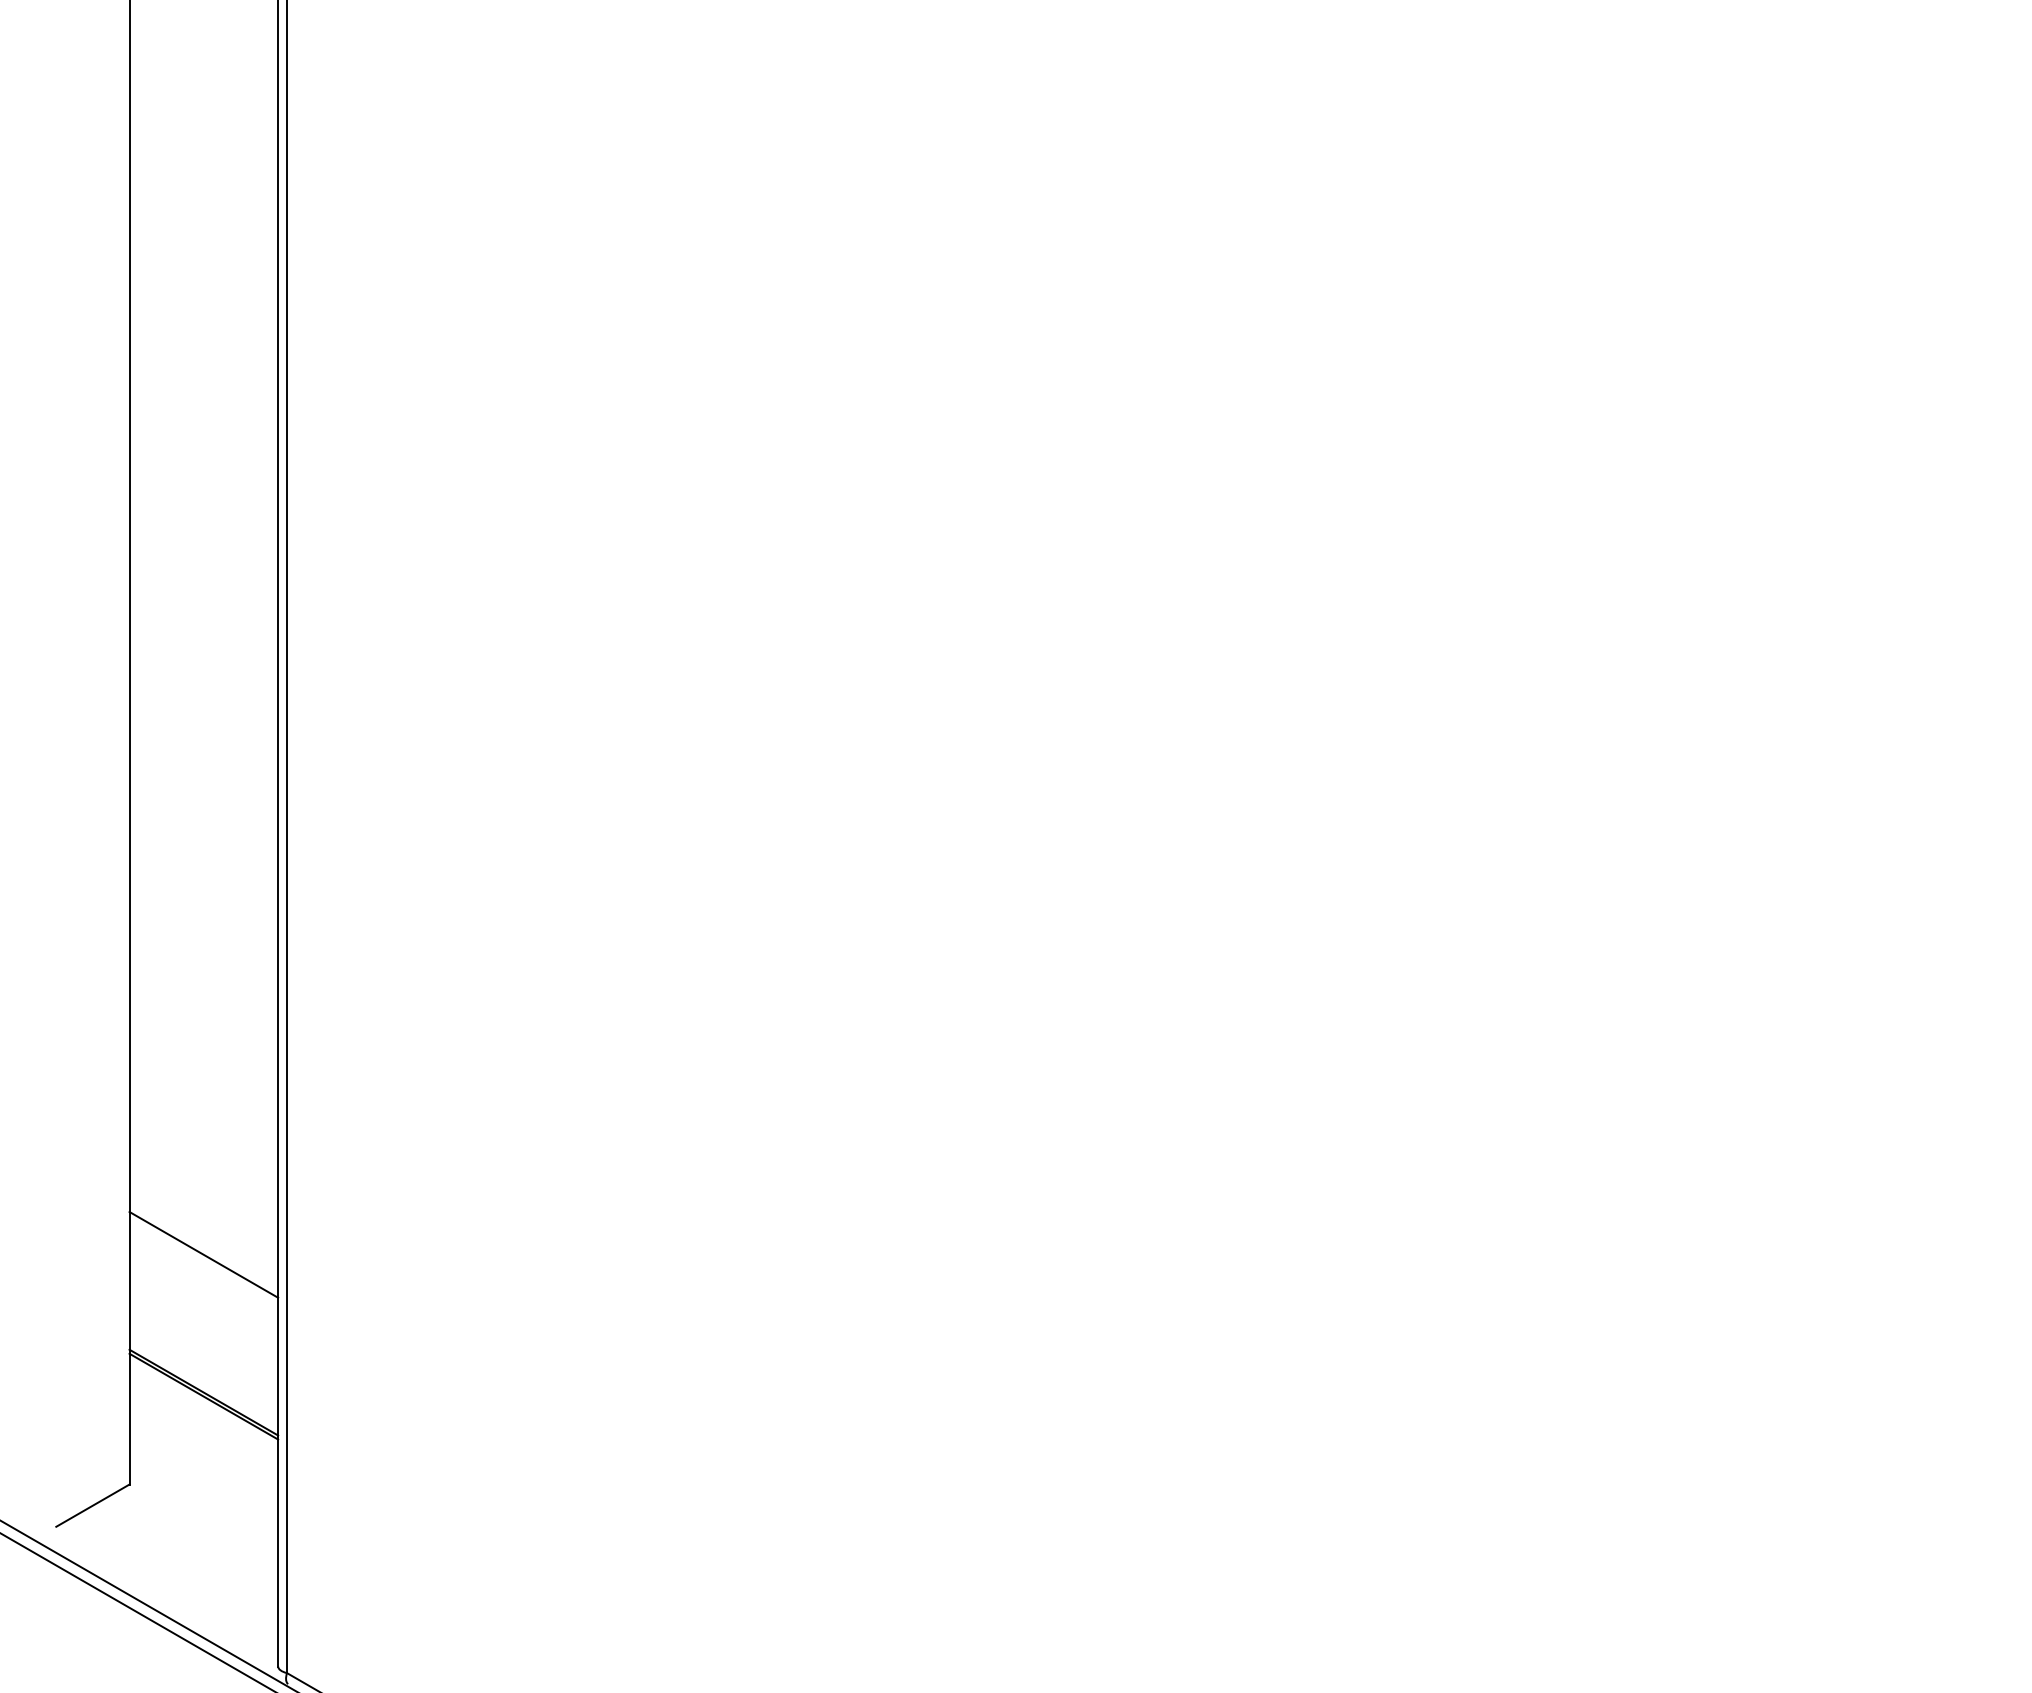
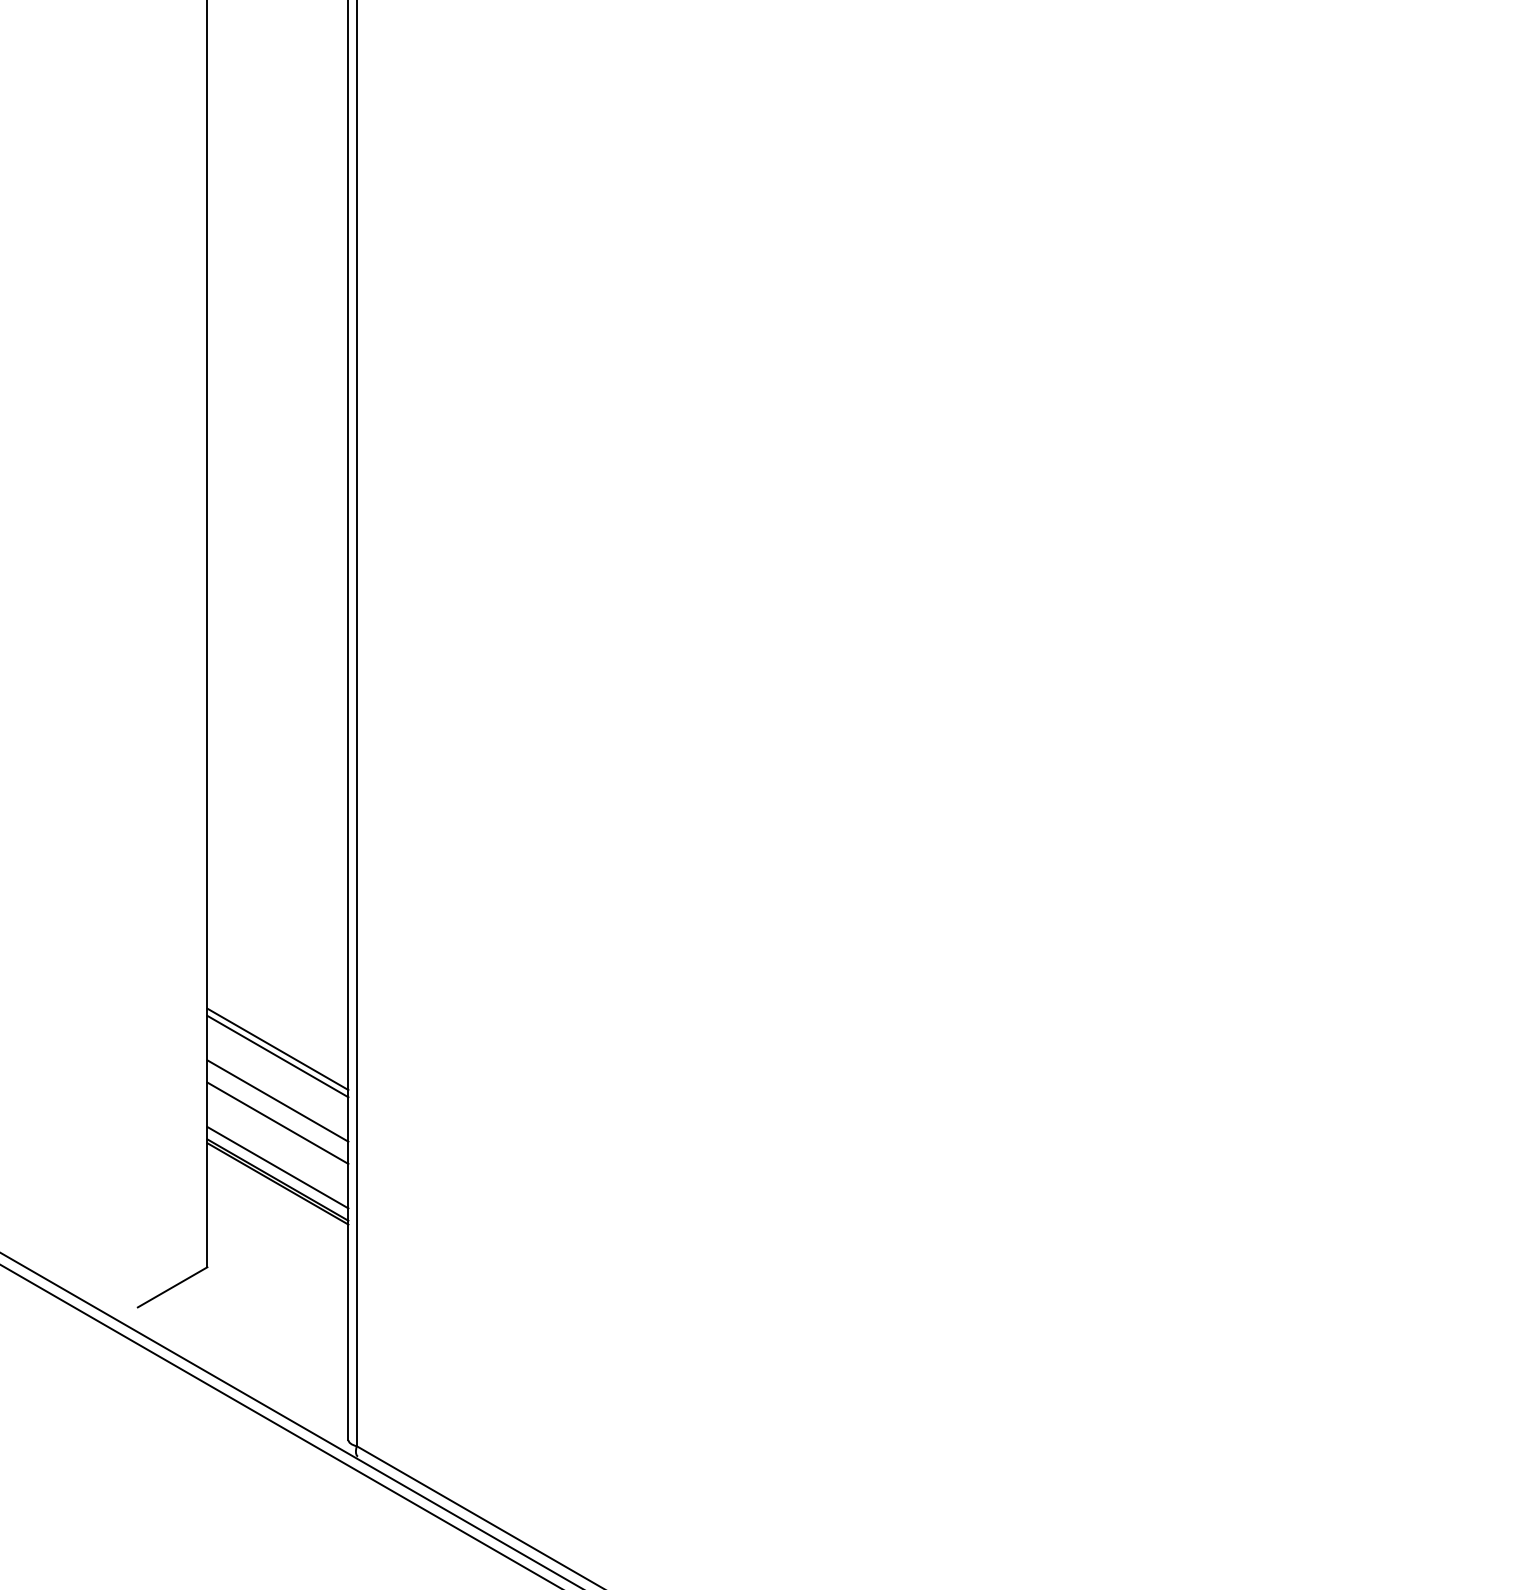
line: (203, 1262) -> (277, 1056), added
line: (203, 1309) -> (277, 1101), added
line: (203, 1332) -> (277, 1123), added
line: (203, 1379) -> (277, 1167), added

